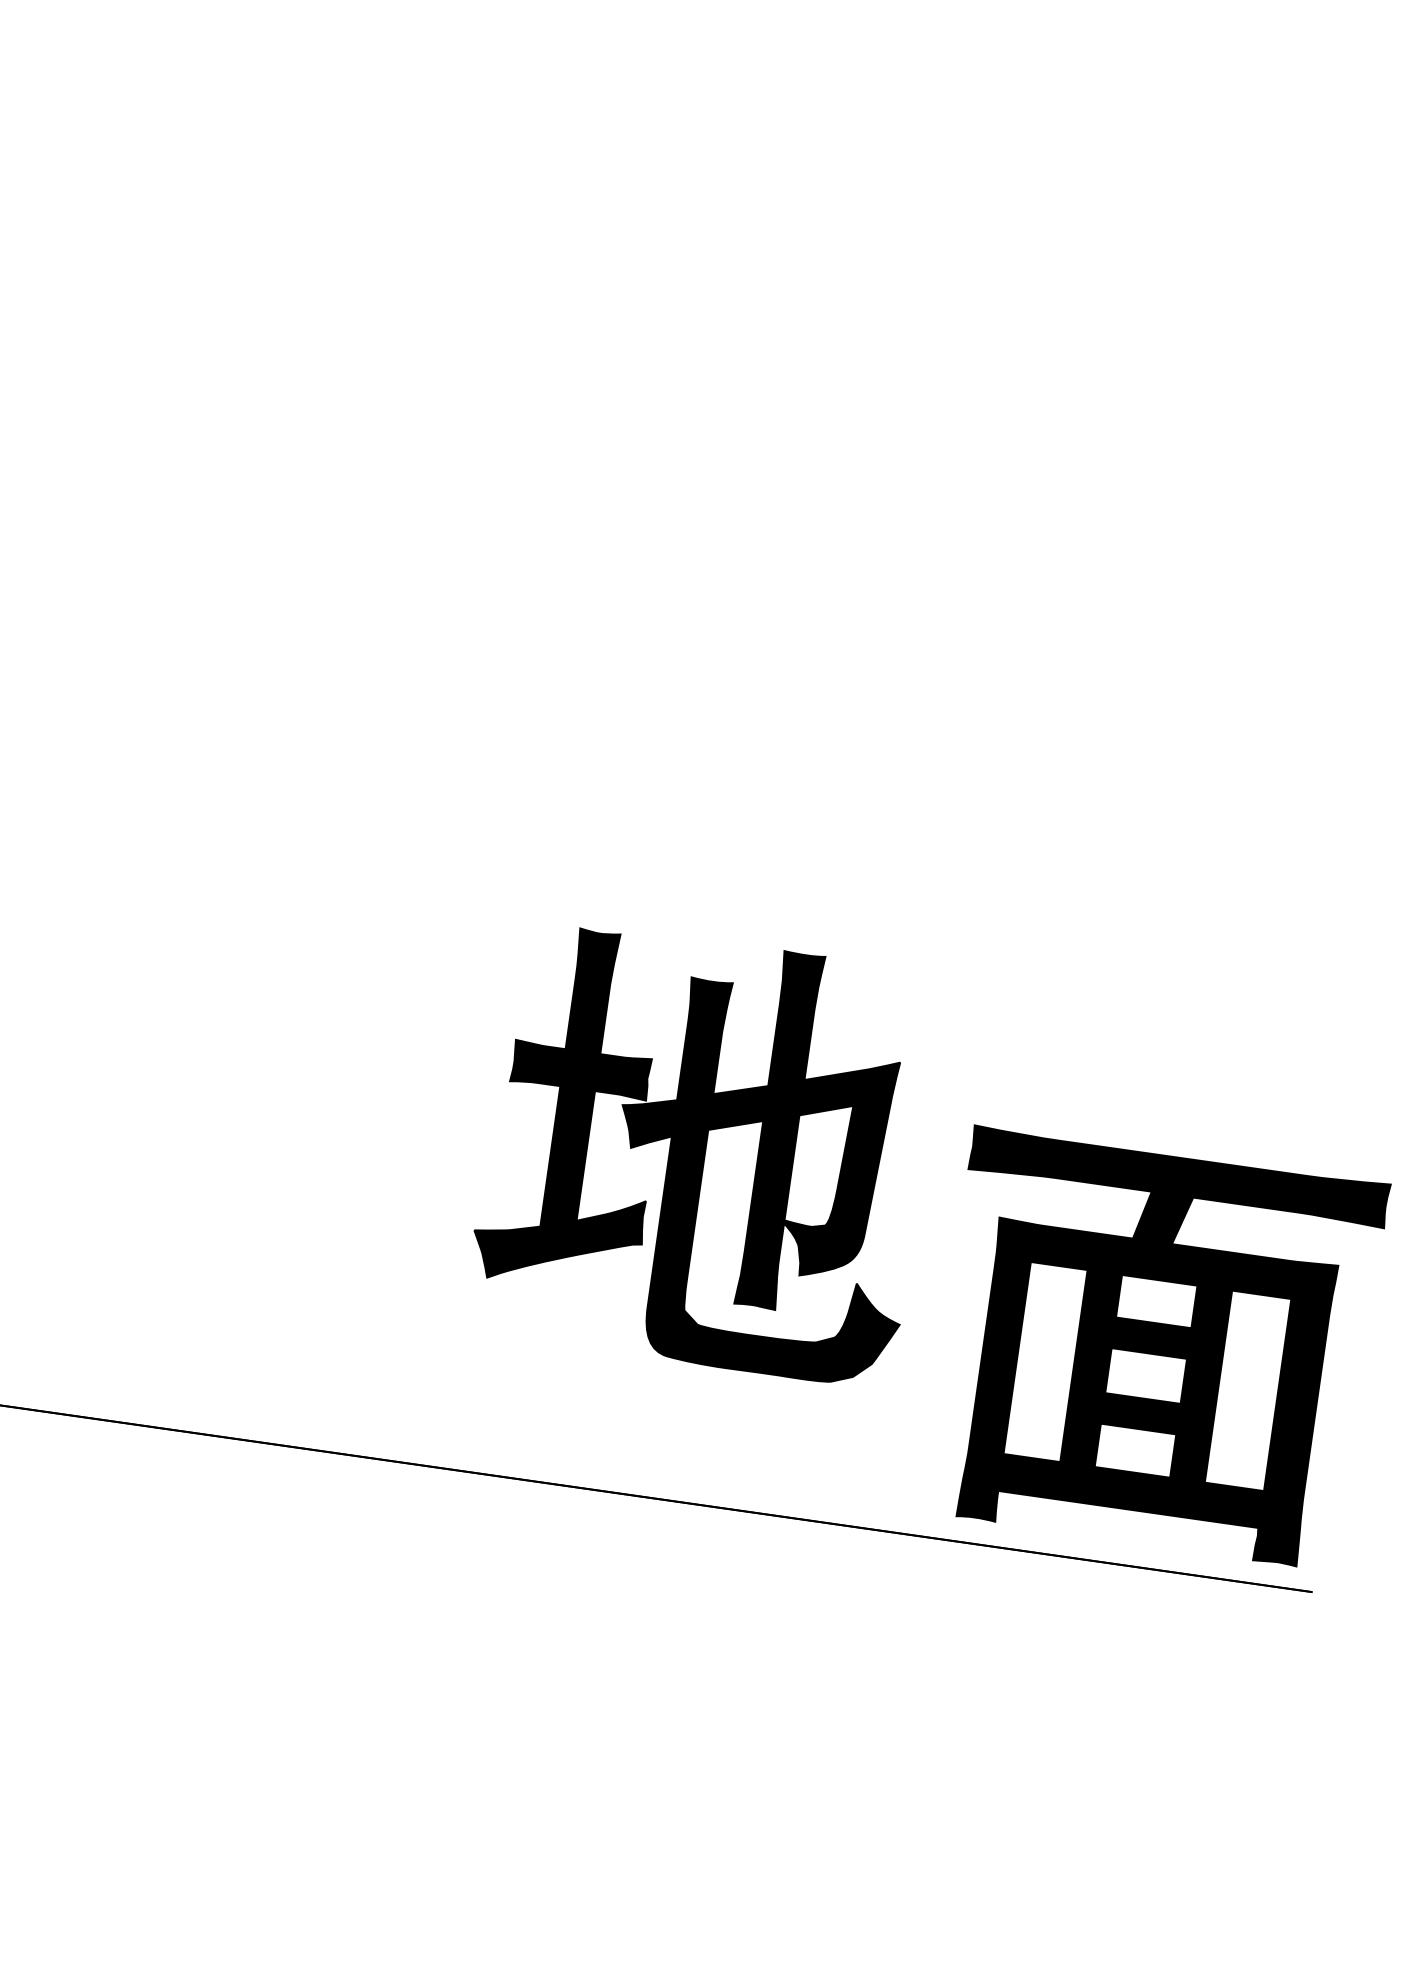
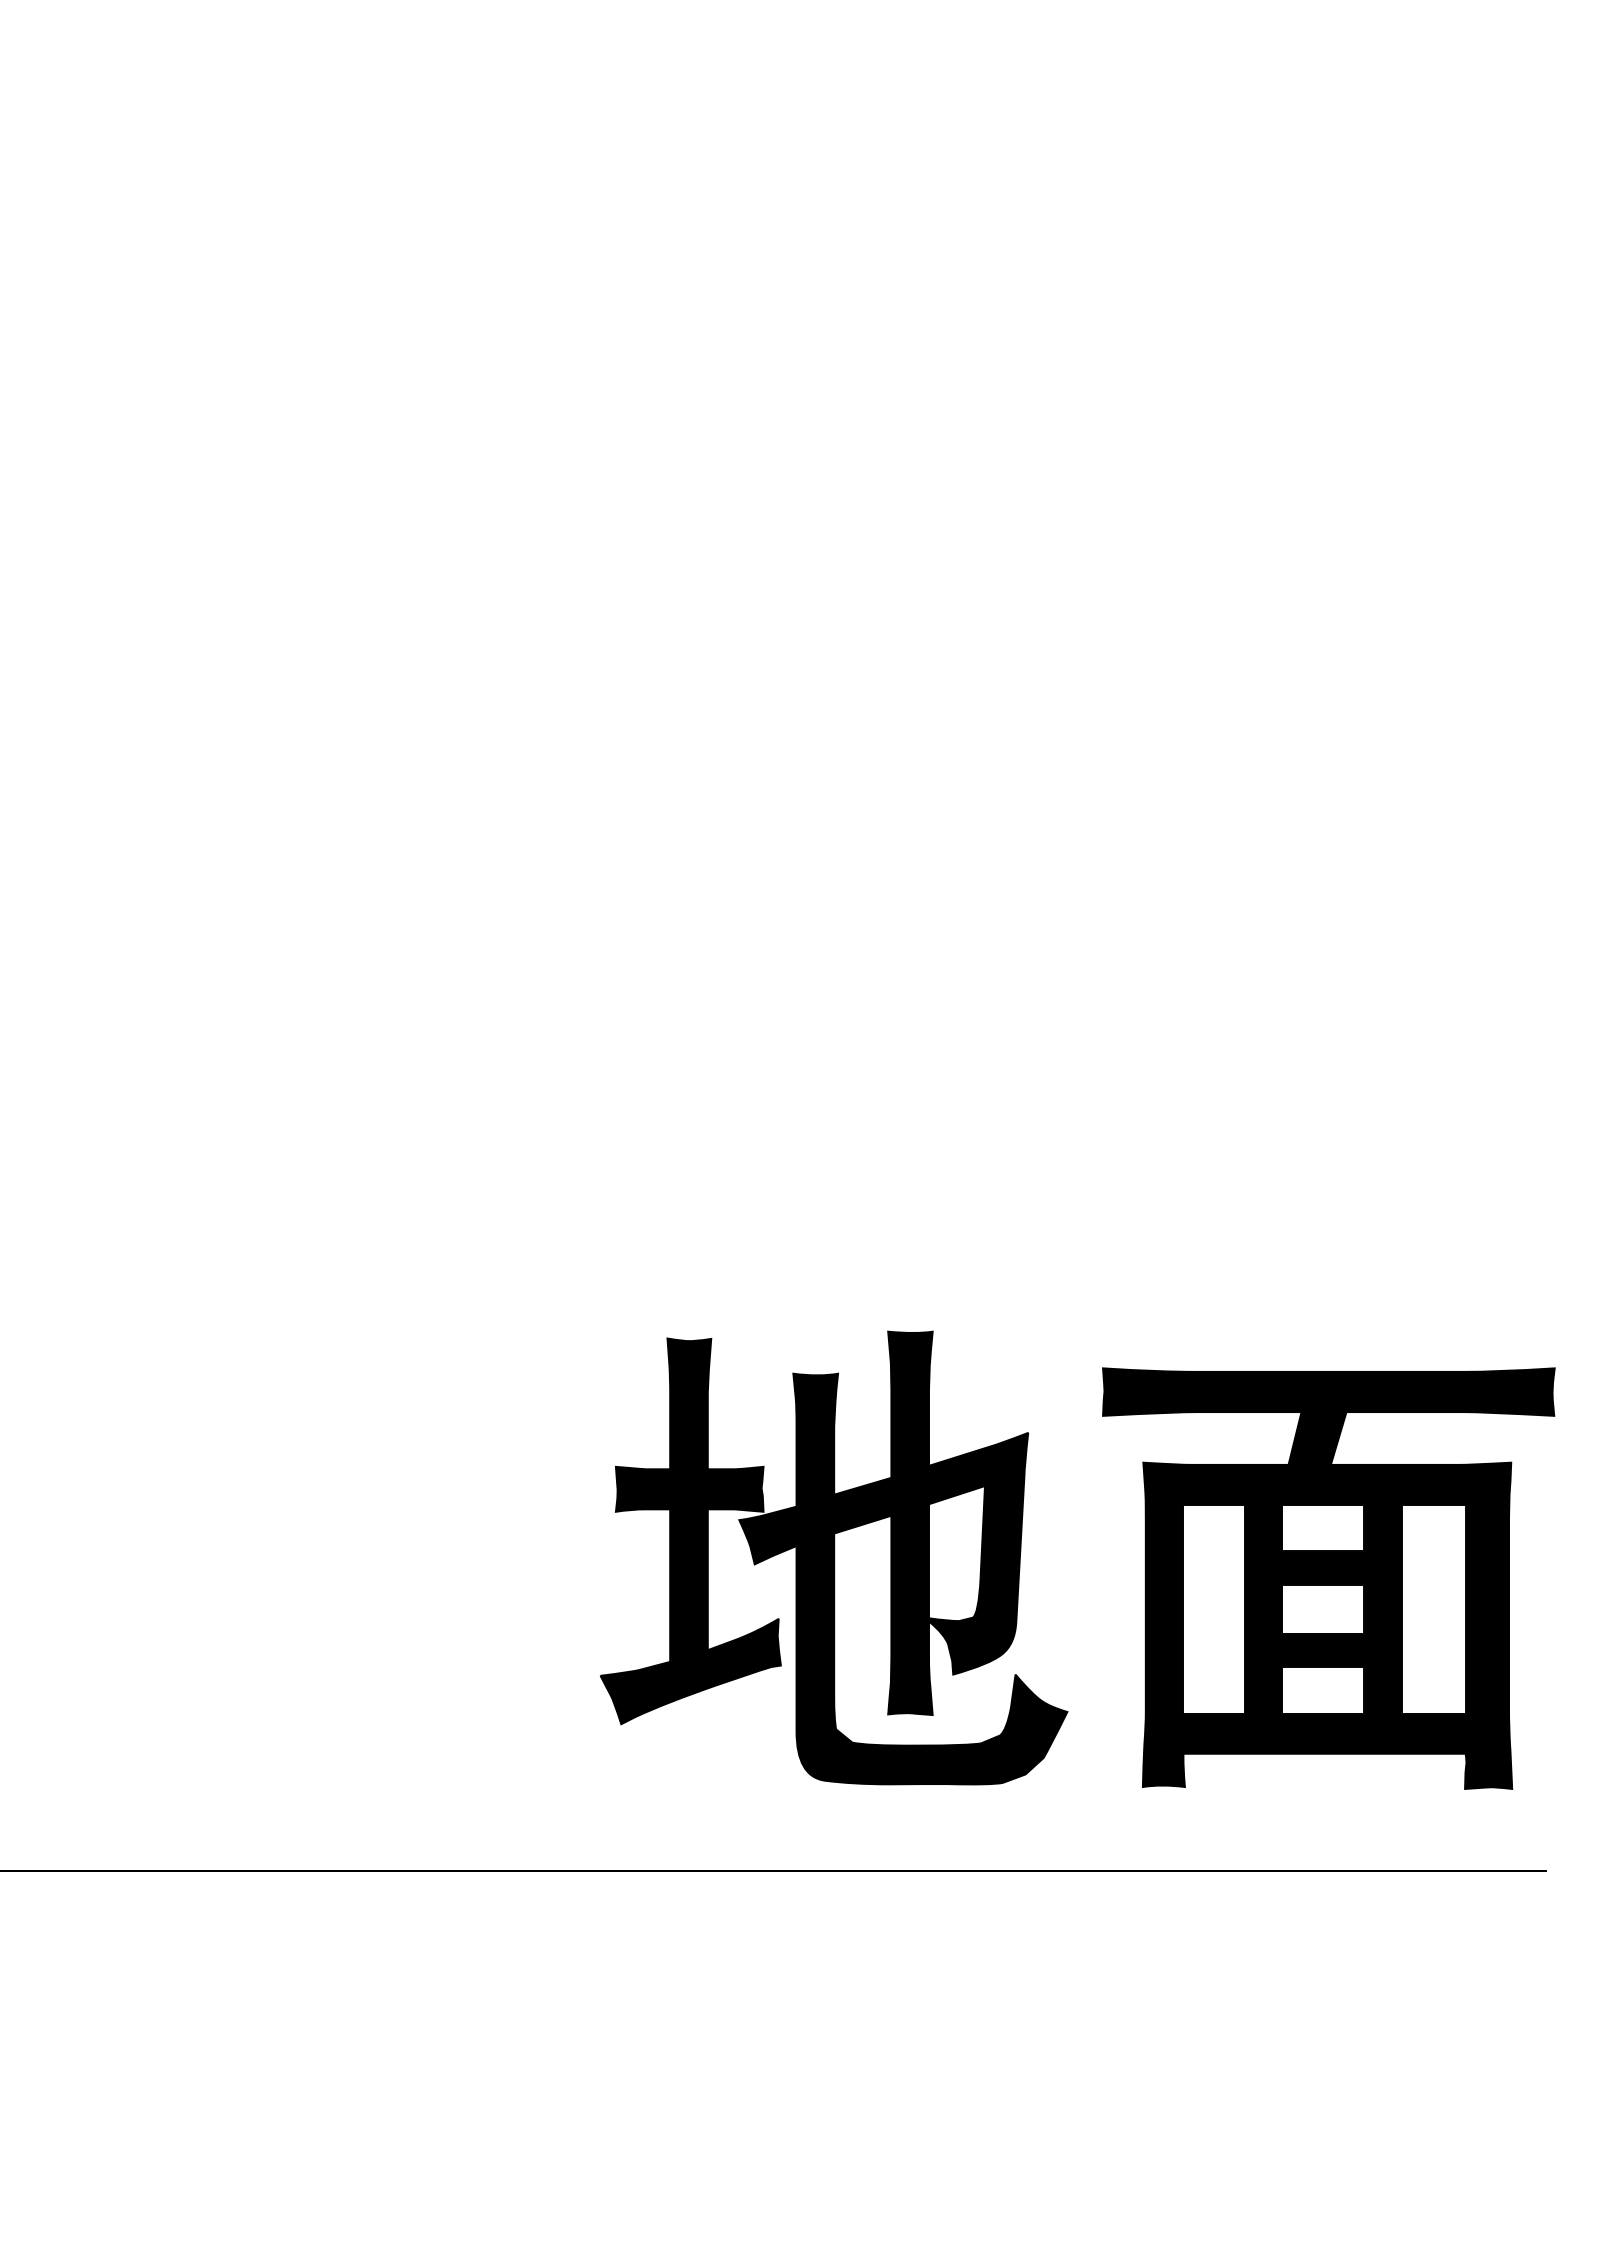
part: (704, 1151) -> (833, 1557), moved
part: (1154, 1348) -> (1328, 1578), moved

